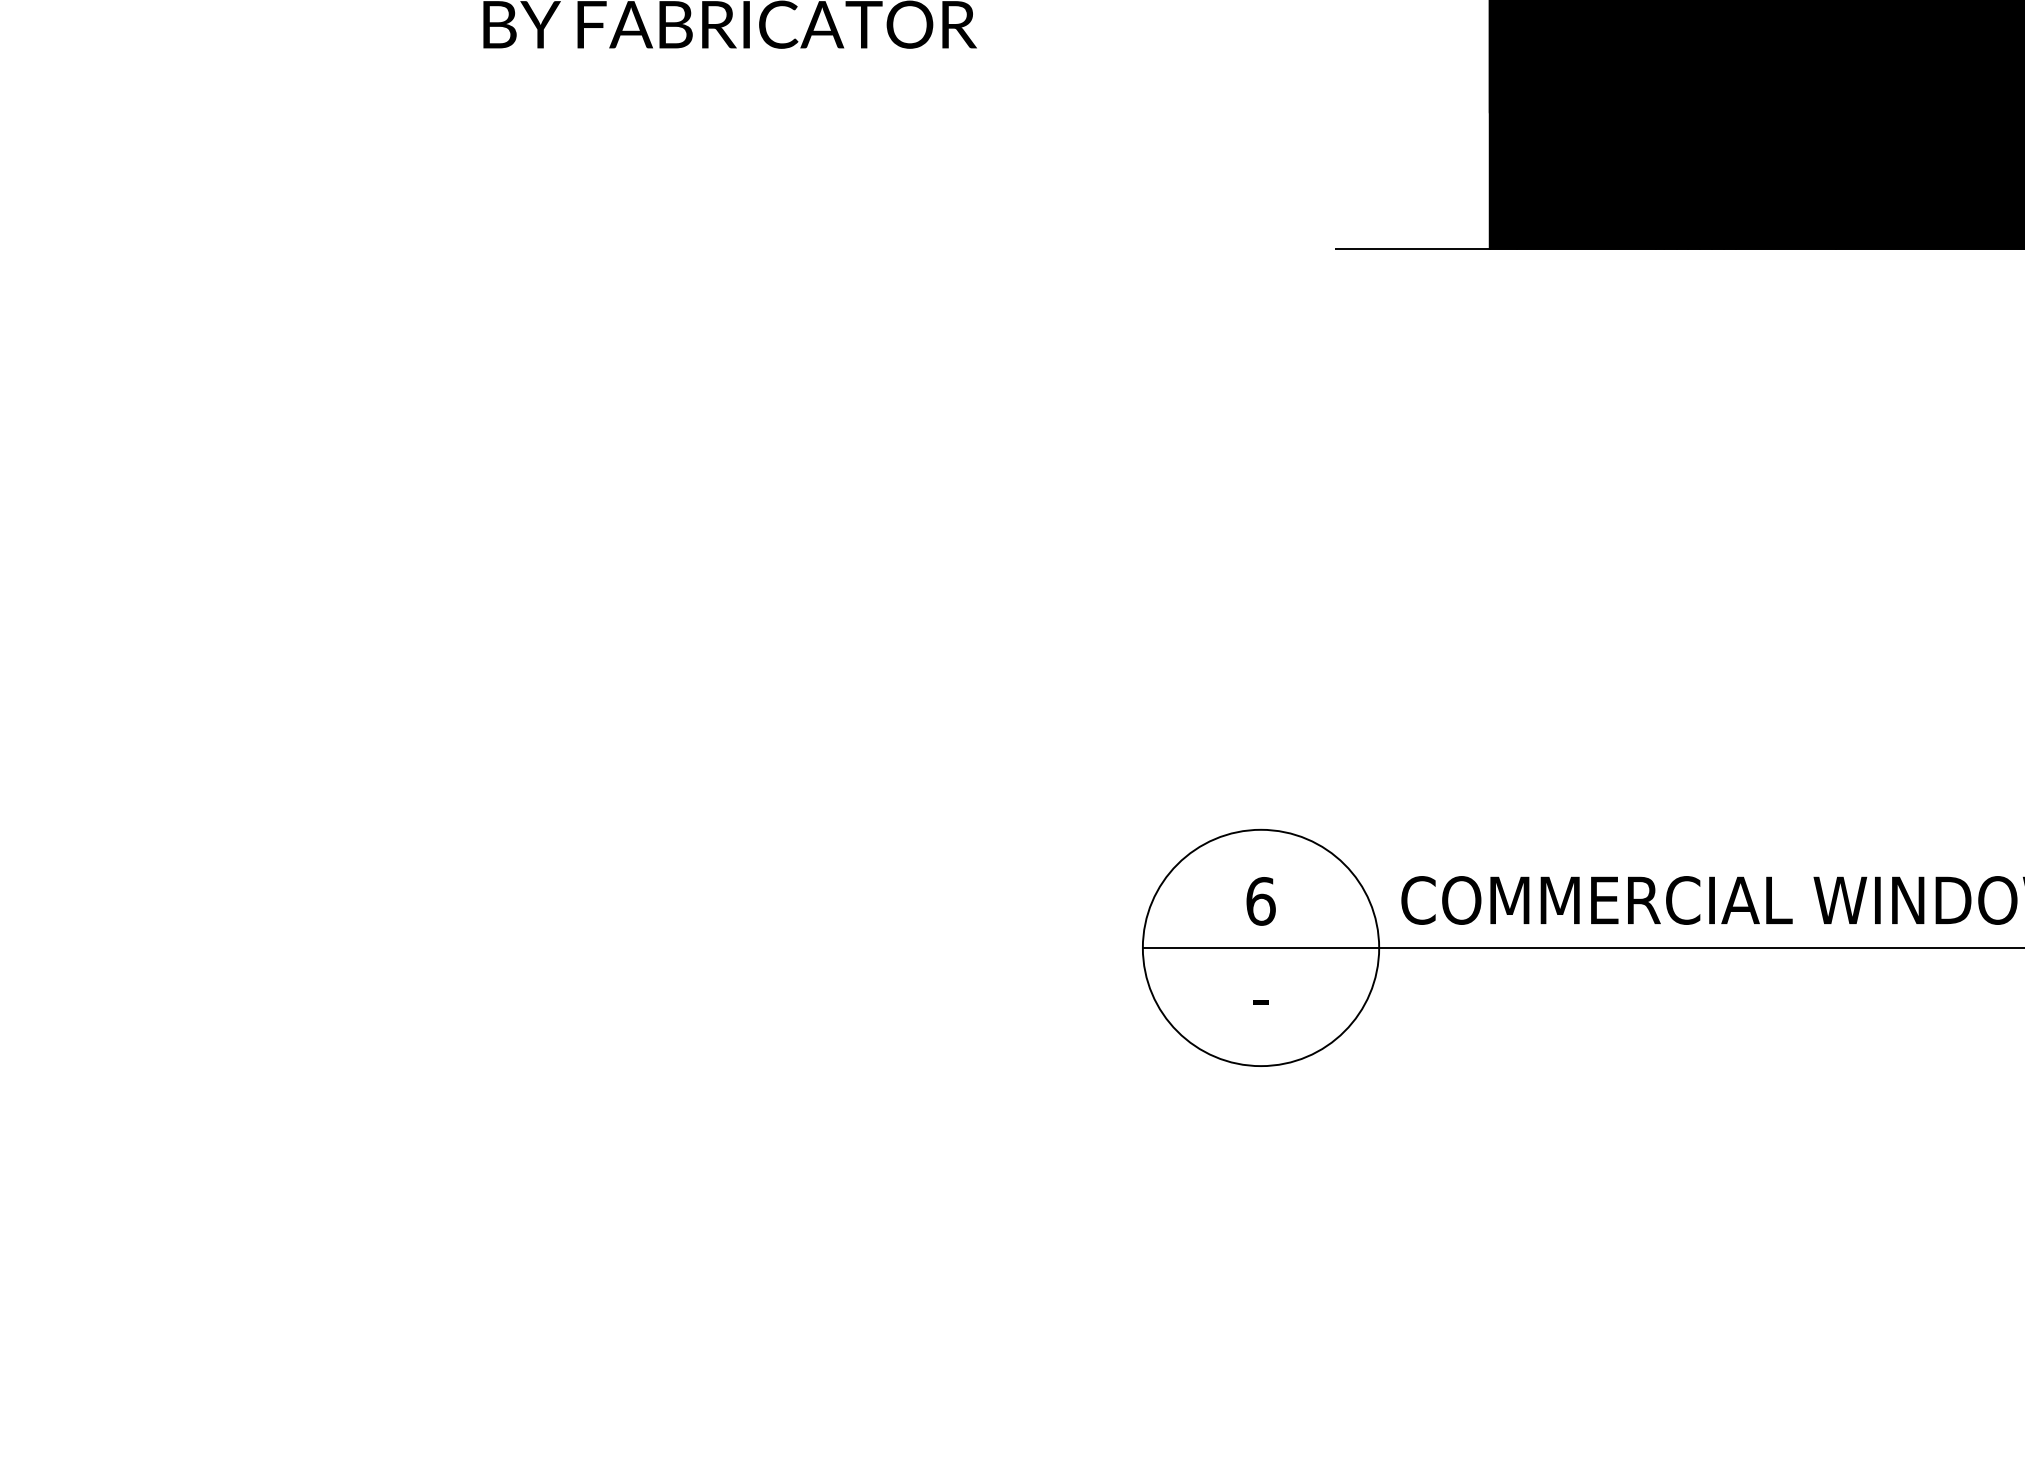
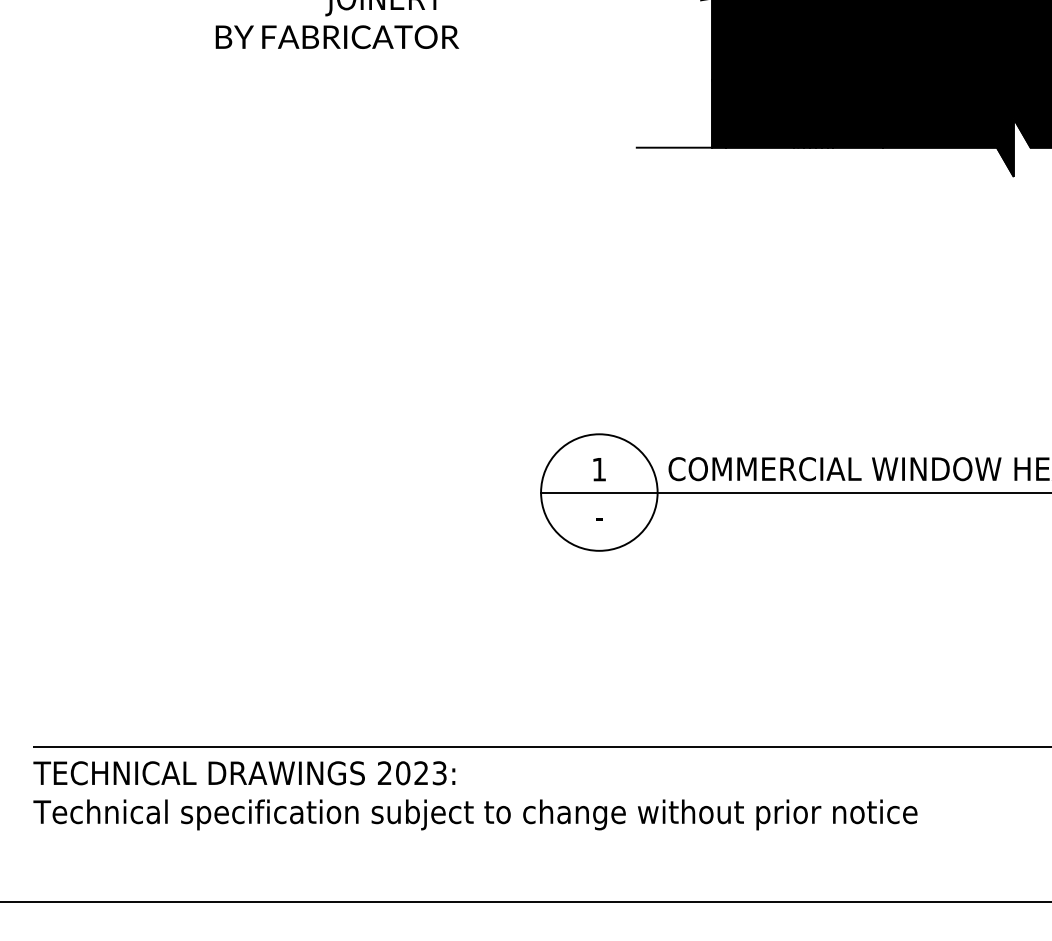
text: (1261, 901) -> (599, 469), 6 -> 1

